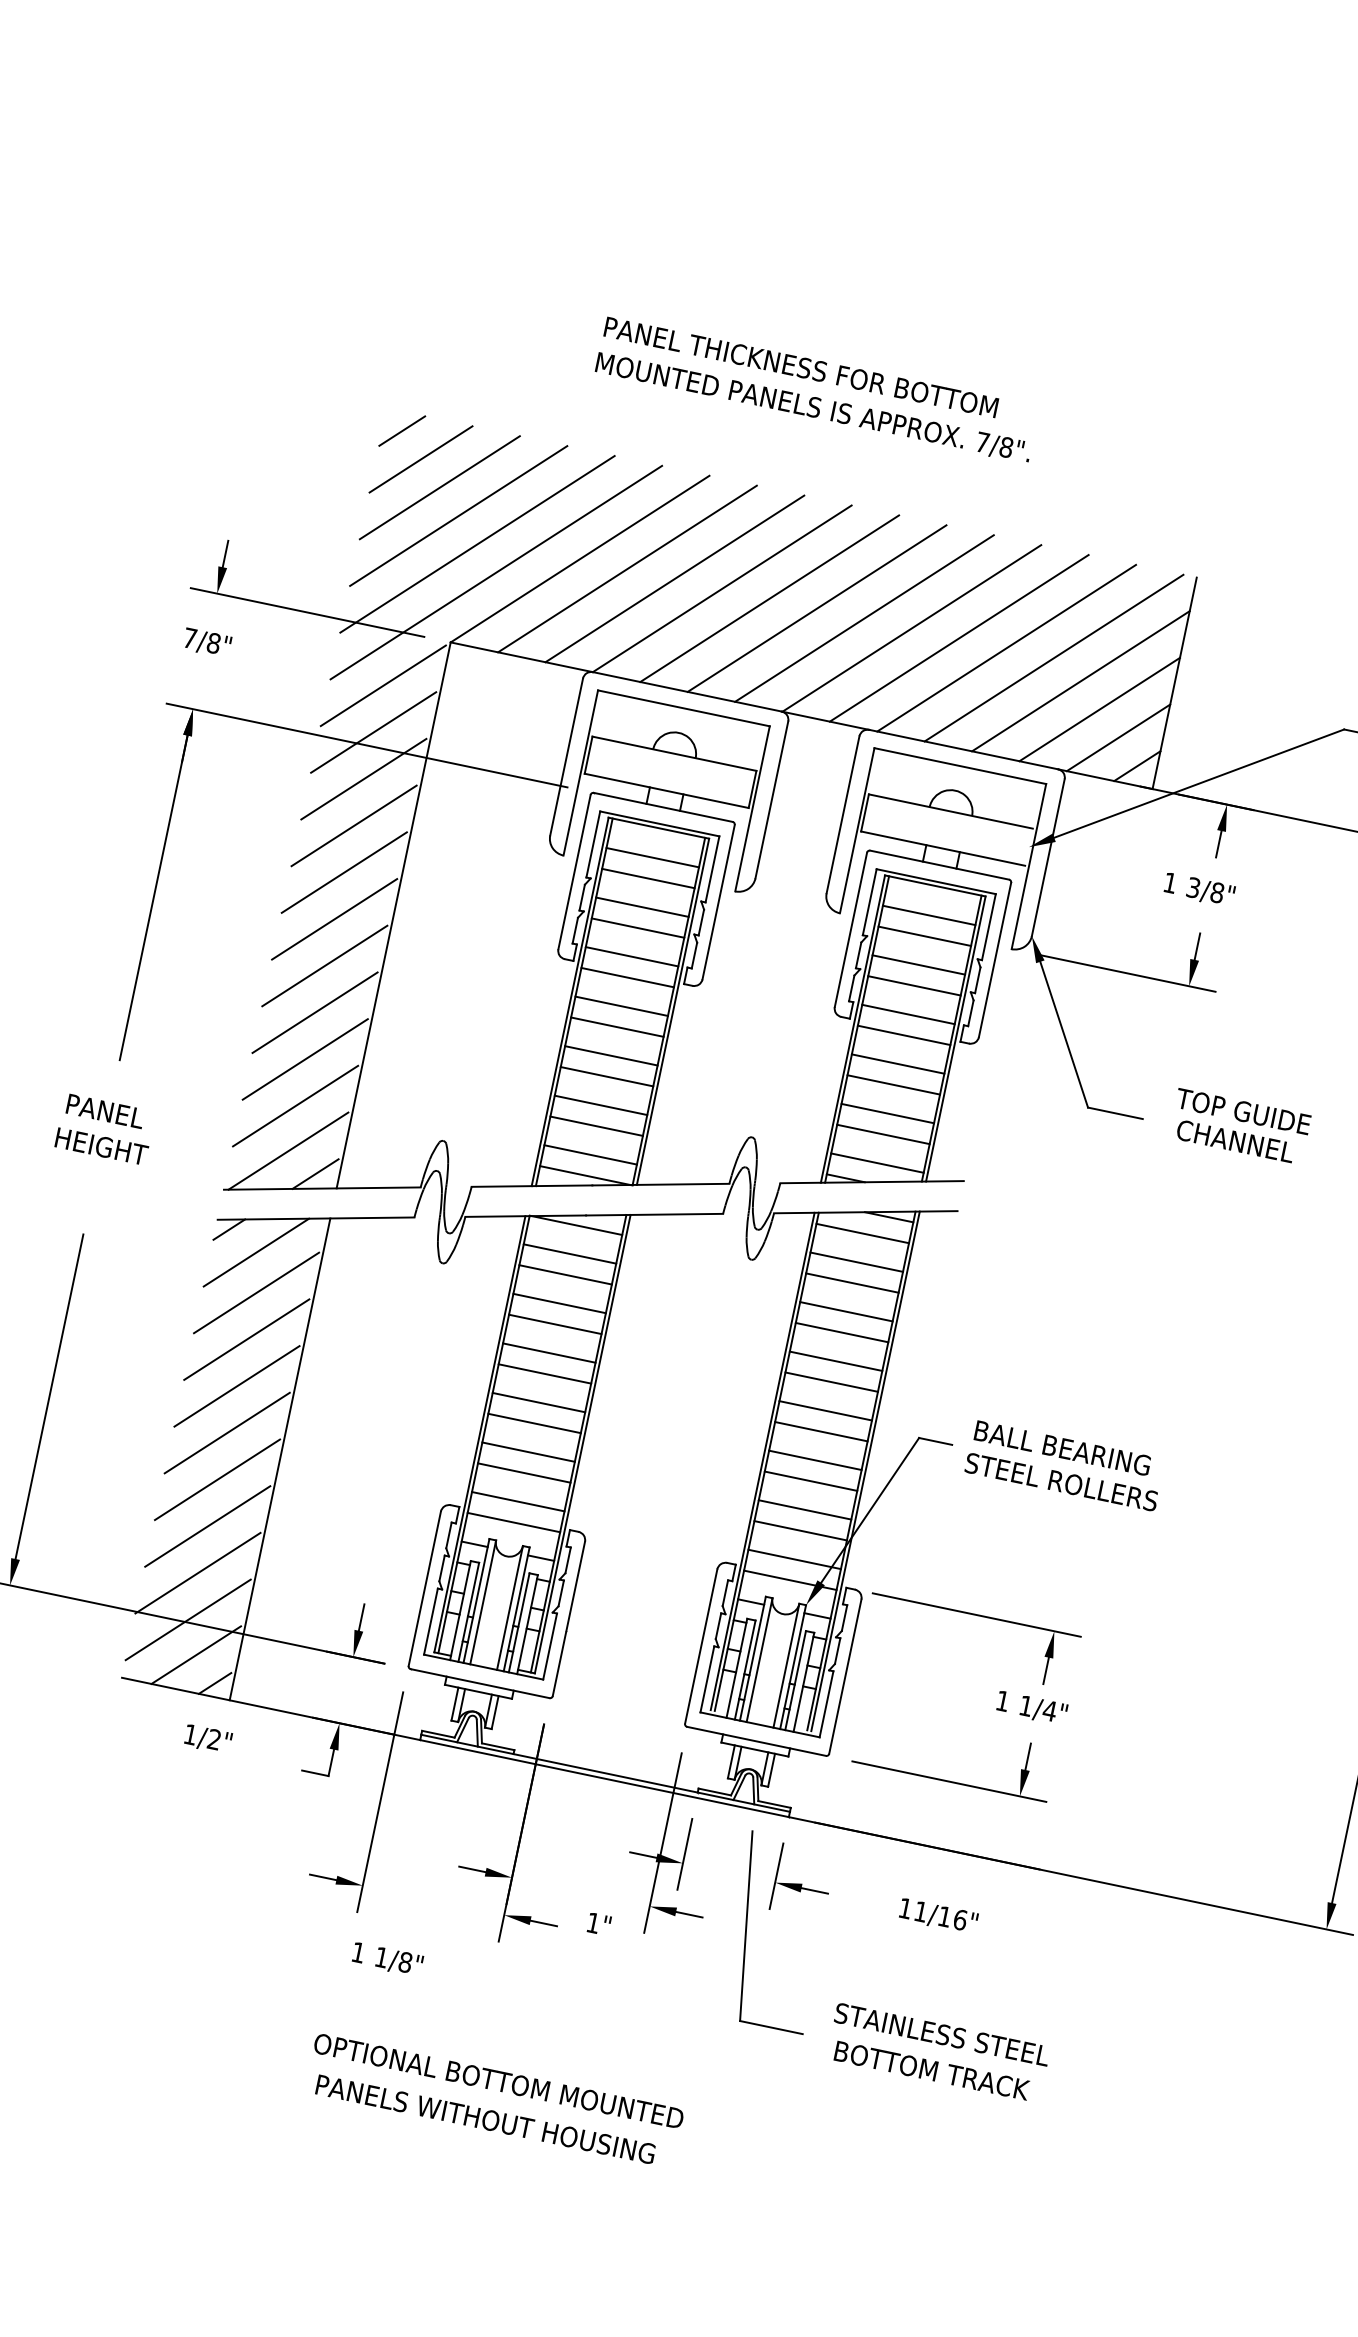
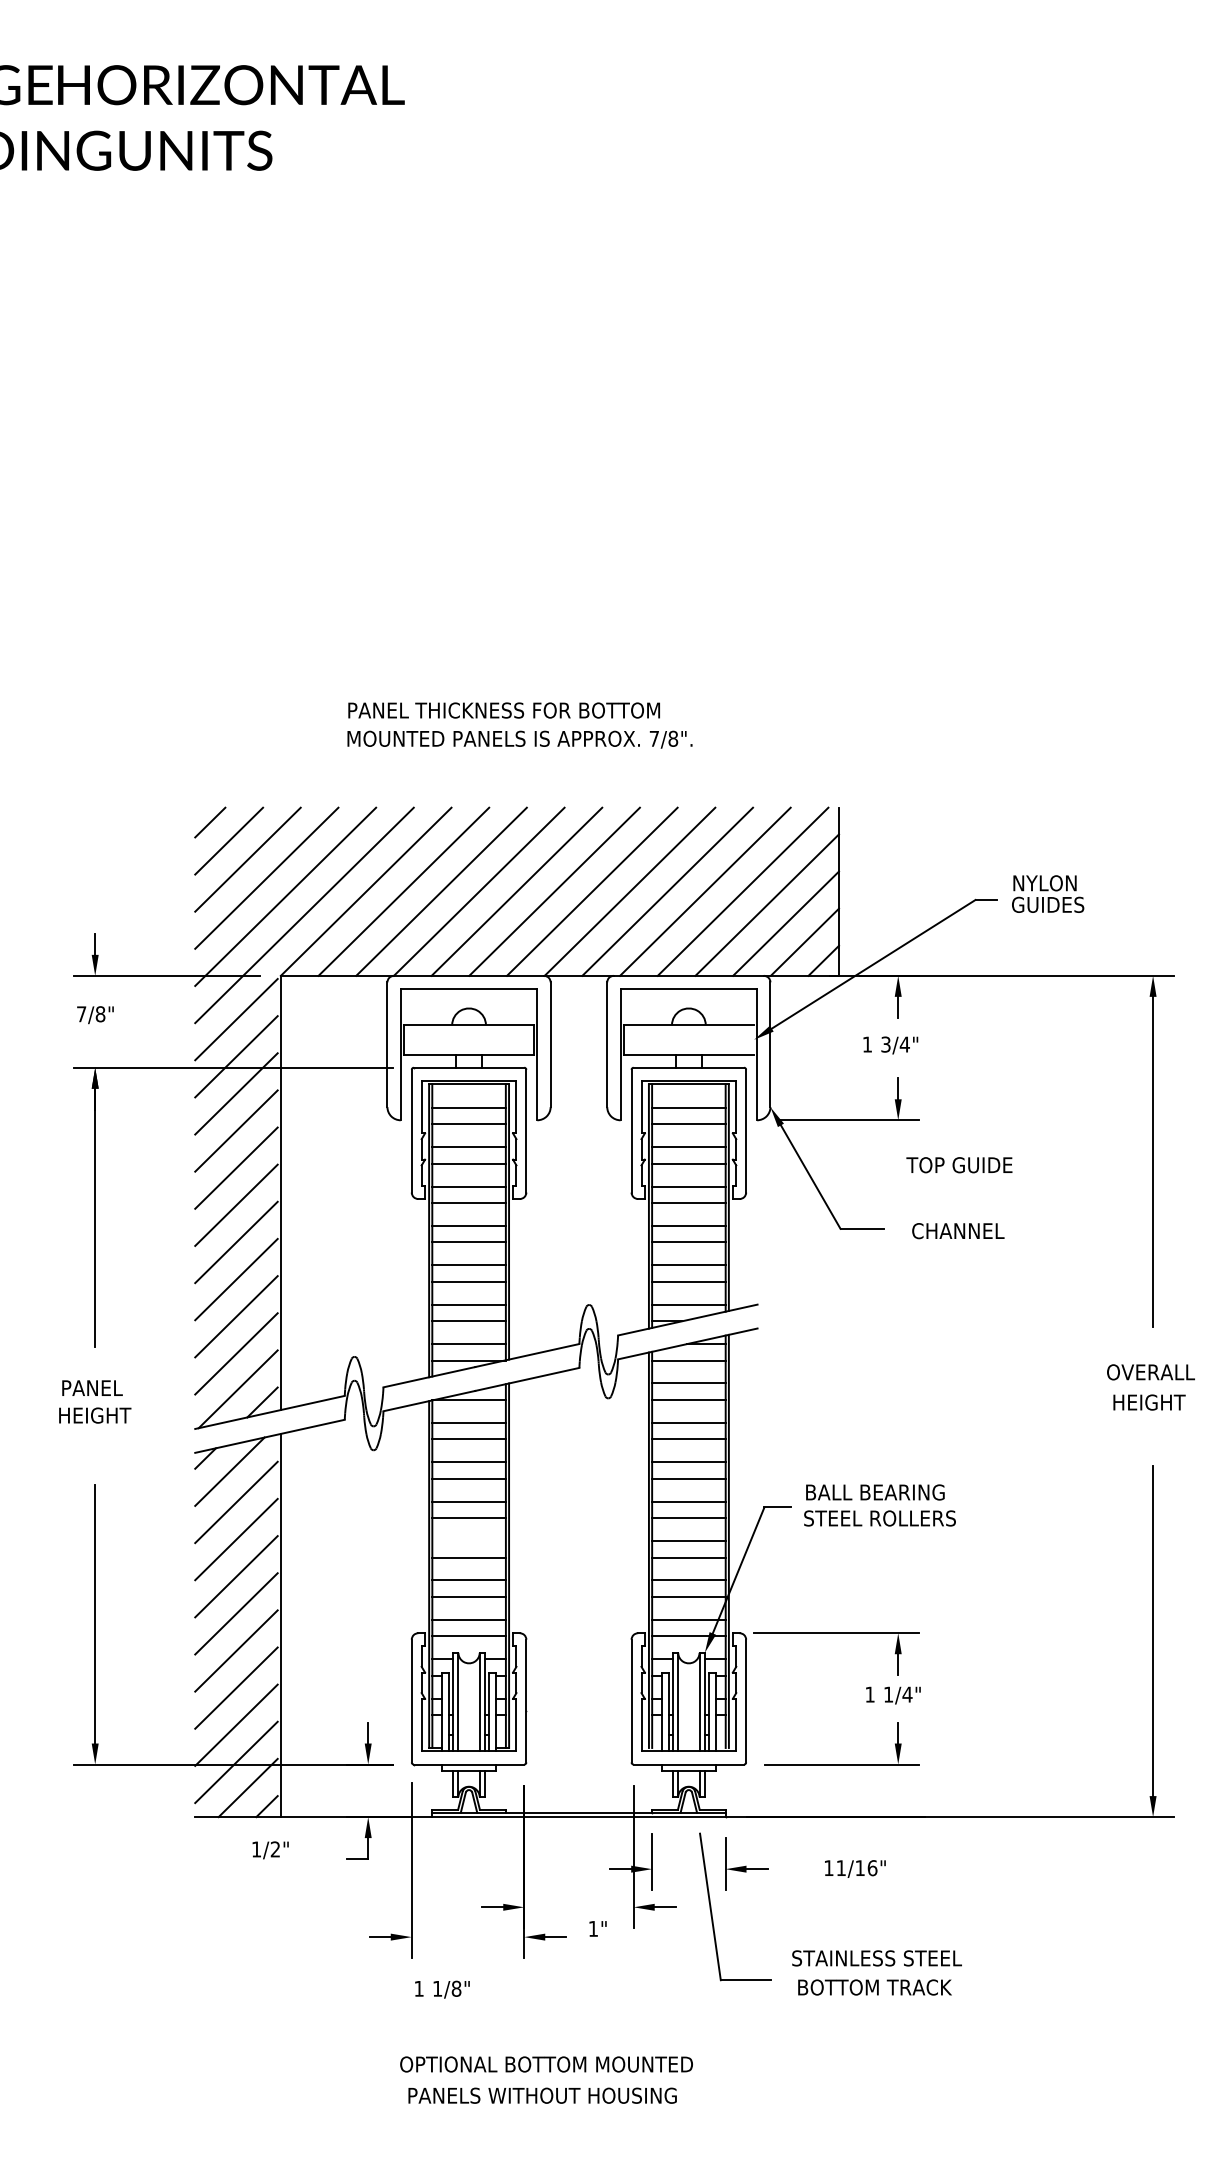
text: (1216, 892) -> (904, 1044), 3/8" -> 3/4"
text: (1243, 1111) -> (959, 1165), moved
line: (538, 1403) -> (468, 1541), removed

